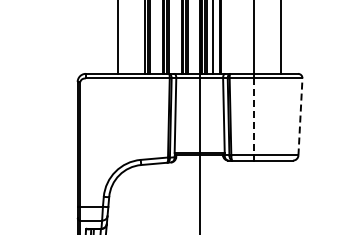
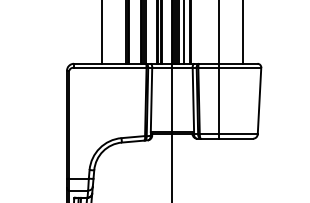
line: (253, 116) -> (218, 100), dashed -> solid
line: (300, 116) -> (259, 100), dashed -> solid

